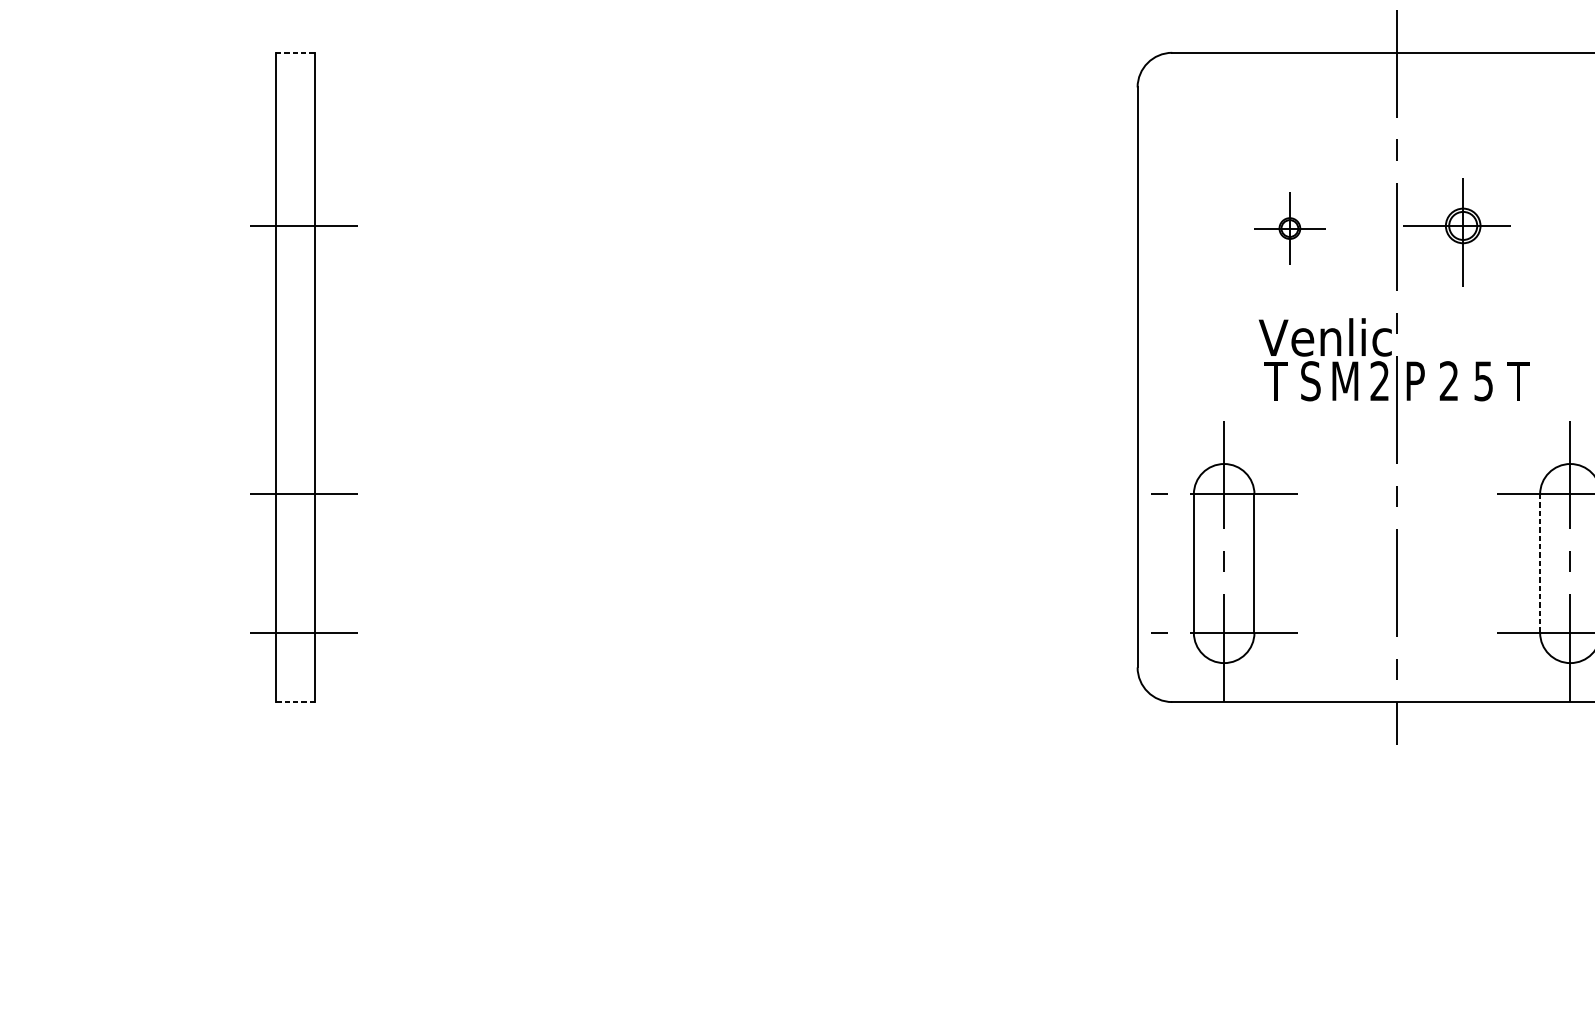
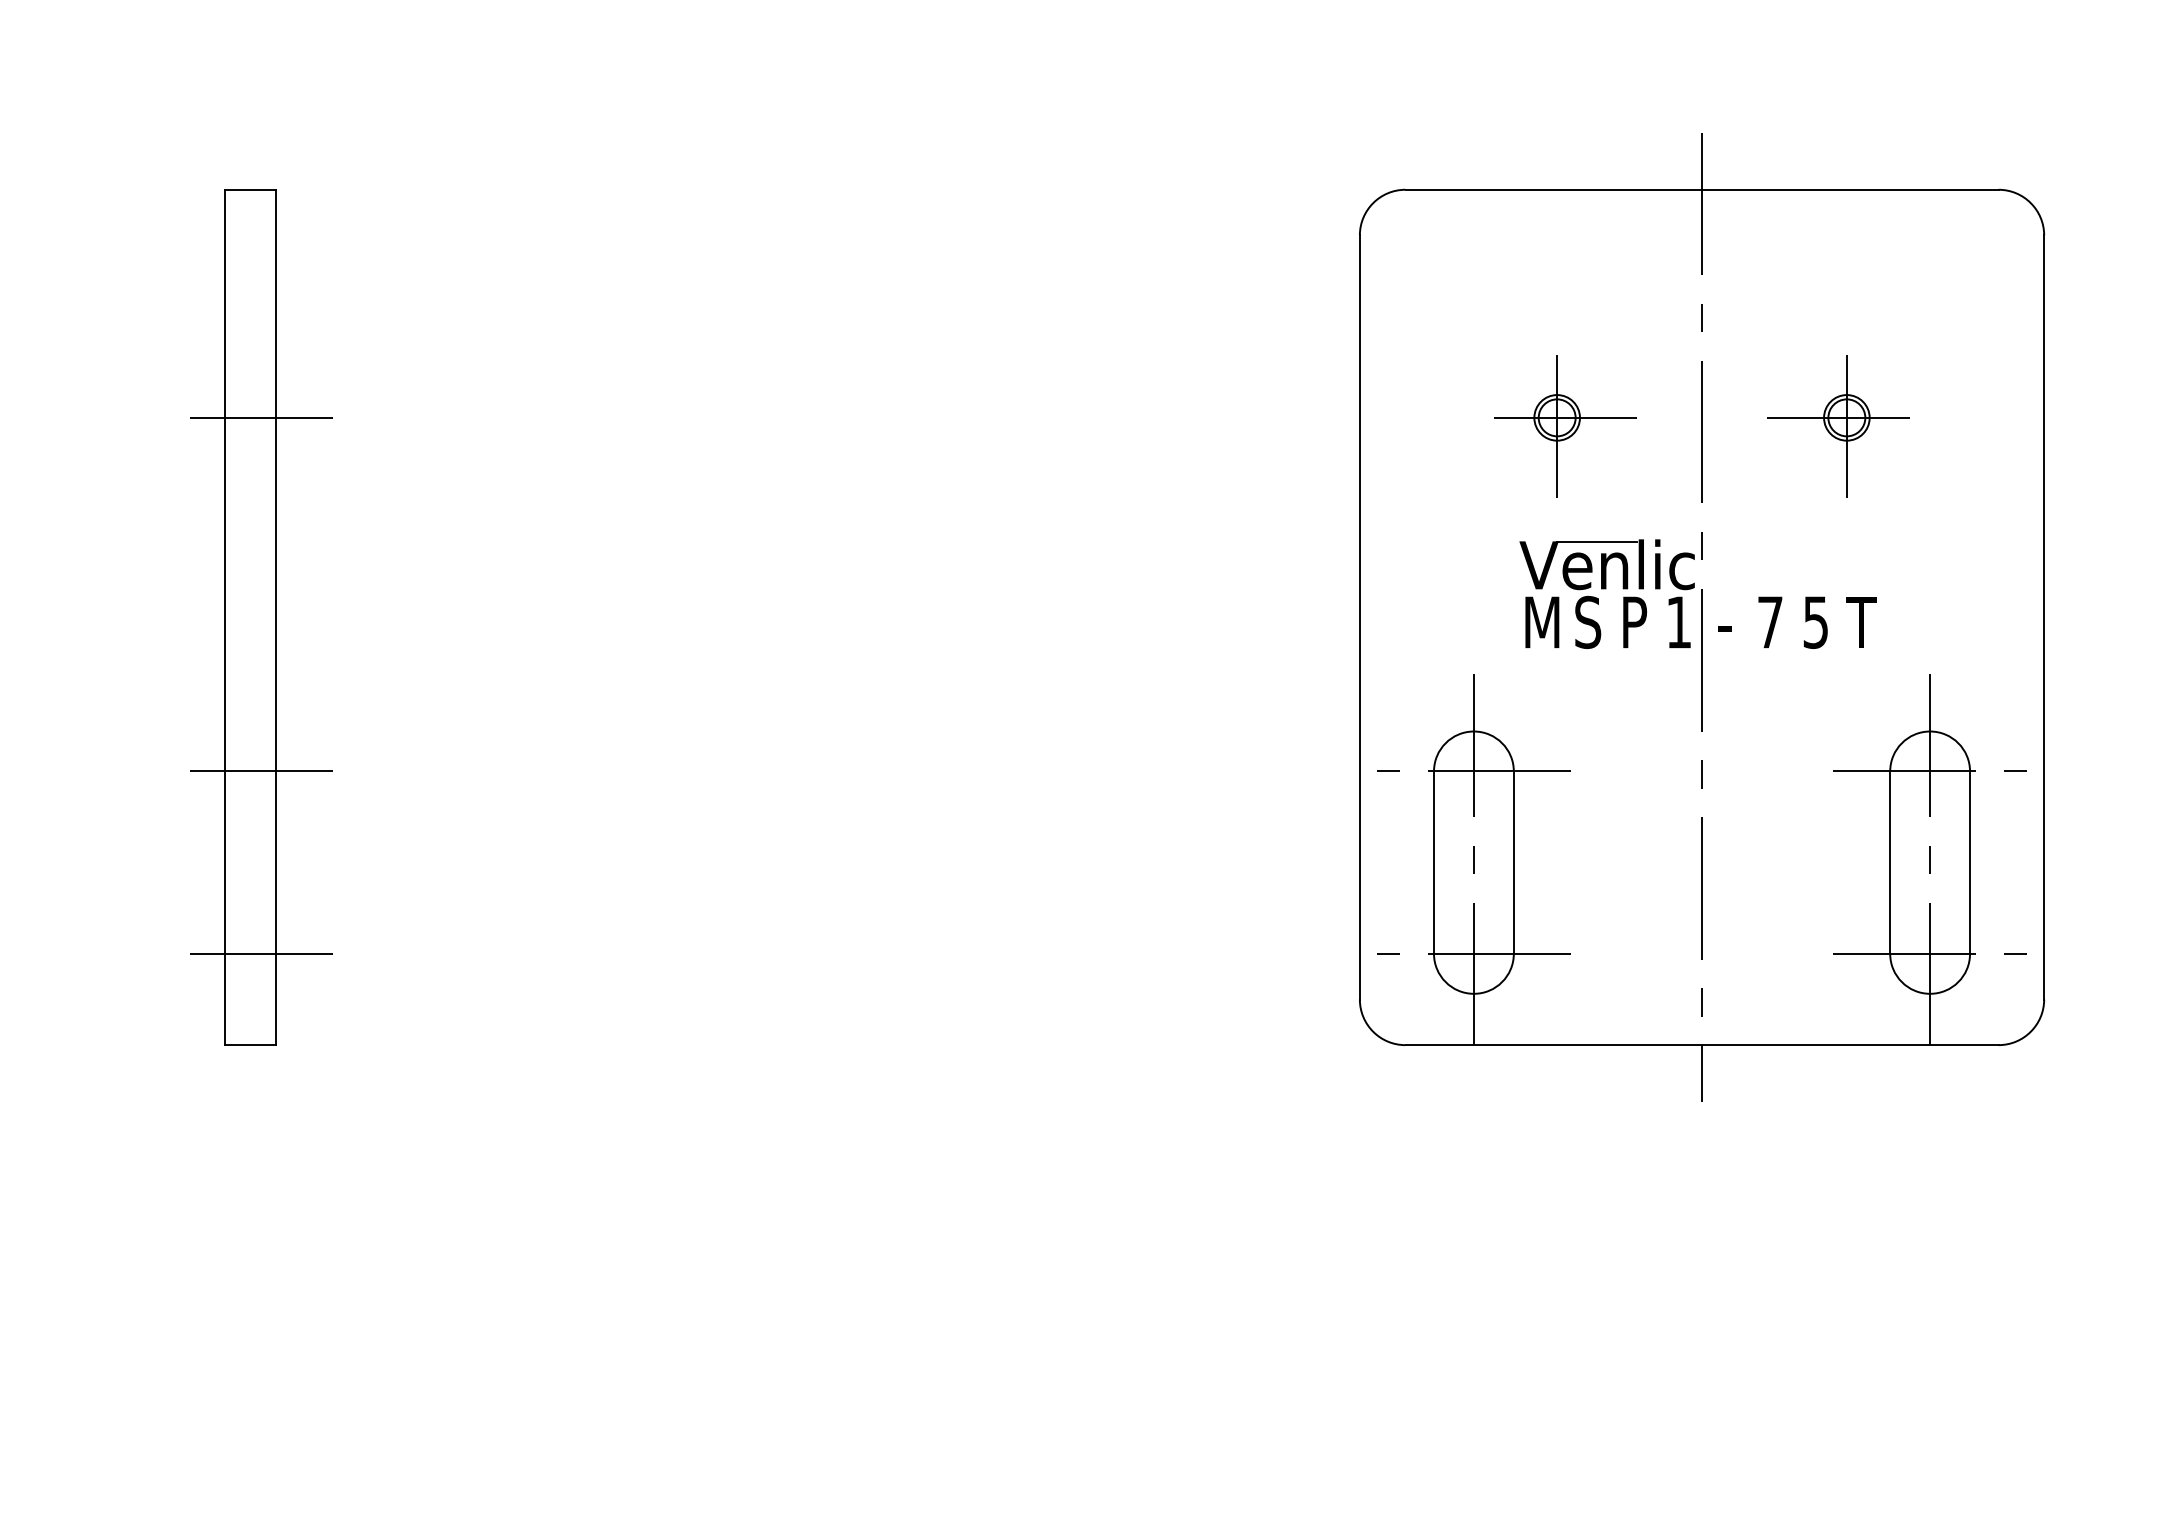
line: (295, 52) -> (250, 189), dashed -> solid
part: (1293, 232) -> (1565, 426), size x1.67
part: (1456, 232) -> (1838, 426), moved
line: (1317, 319) -> (1597, 541), added
text: (1379, 380) -> (1678, 621), 2 -> 1
text: (1449, 380) -> (1770, 621), 2 -> 7
text: (1276, 381) -> (1542, 622), T -> M
text: (1345, 381) -> (1633, 622), M -> P
text: (1415, 381) -> (1726, 622), P -> -
line: (1540, 563) -> (1890, 862), dashed -> solid
line: (295, 702) -> (250, 1045), dashed -> solid

